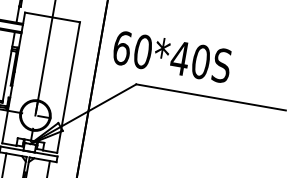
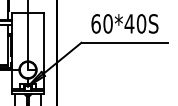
text: (171, 56) -> (124, 23), moved

